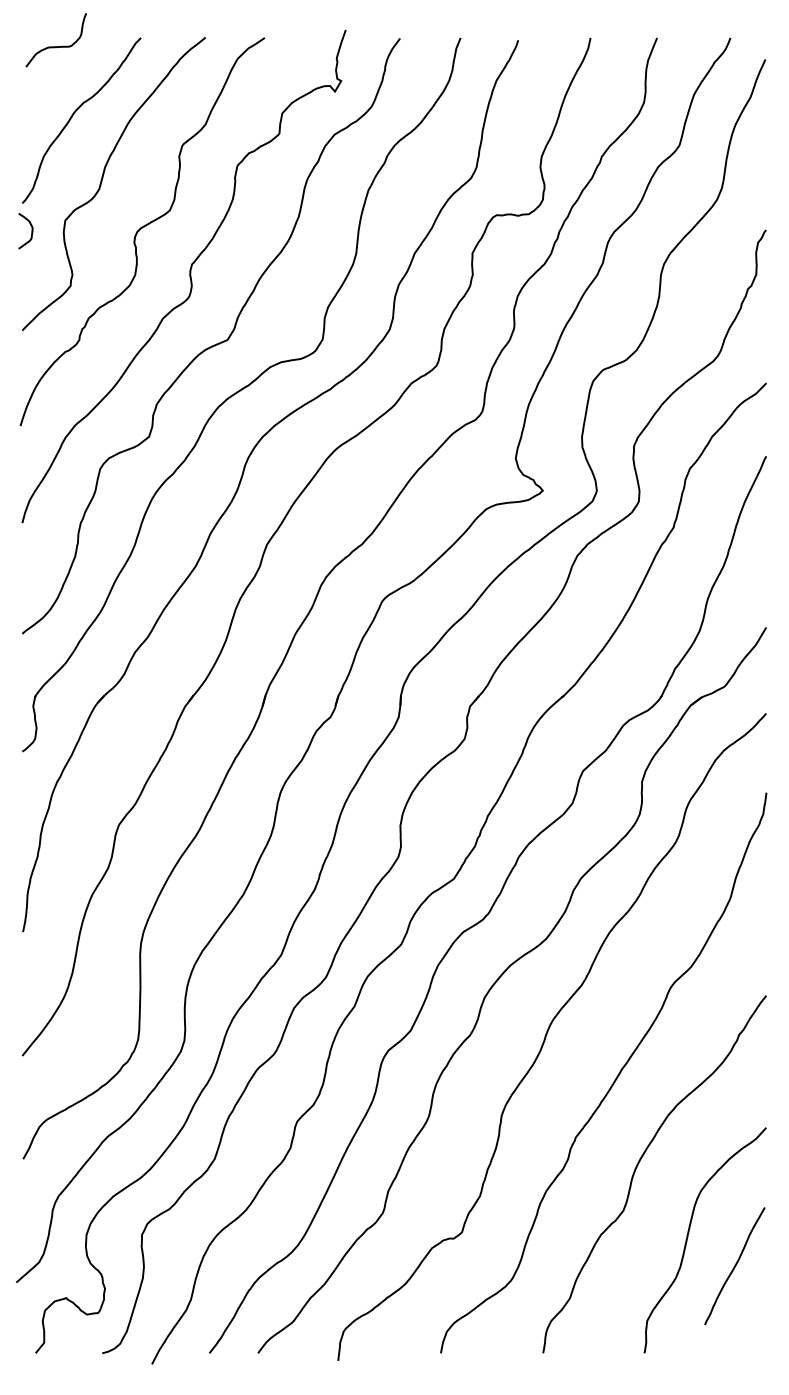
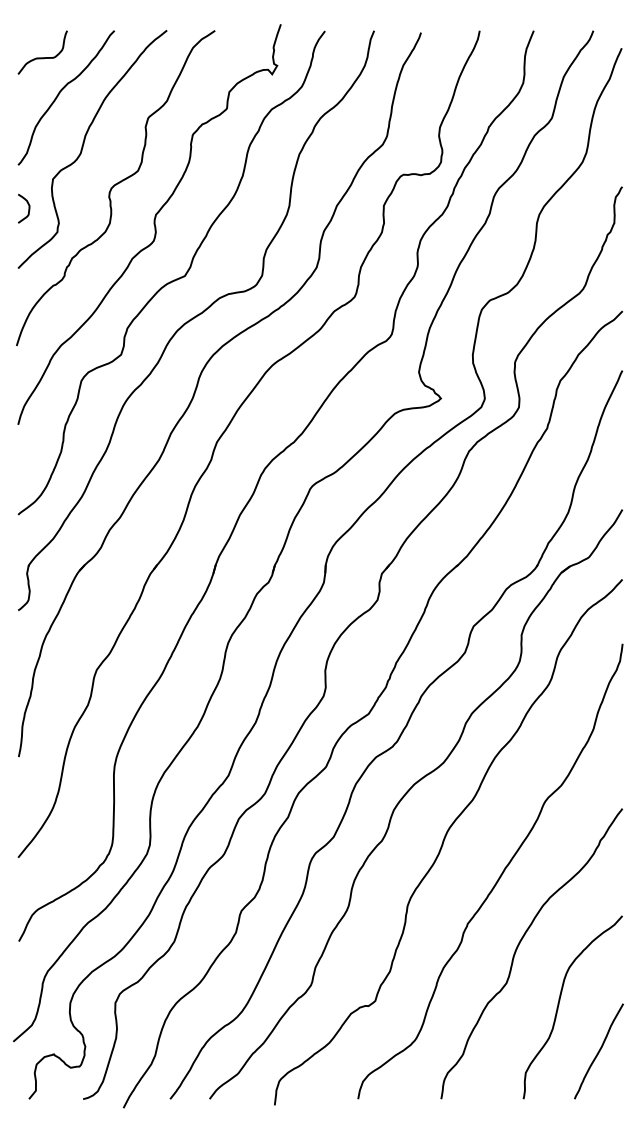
curve: (55, 46) -> (42, 57), moved
curve: (31, 230) -> (28, 208), moved
curve: (734, 1266) -> (598, 1051), moved

